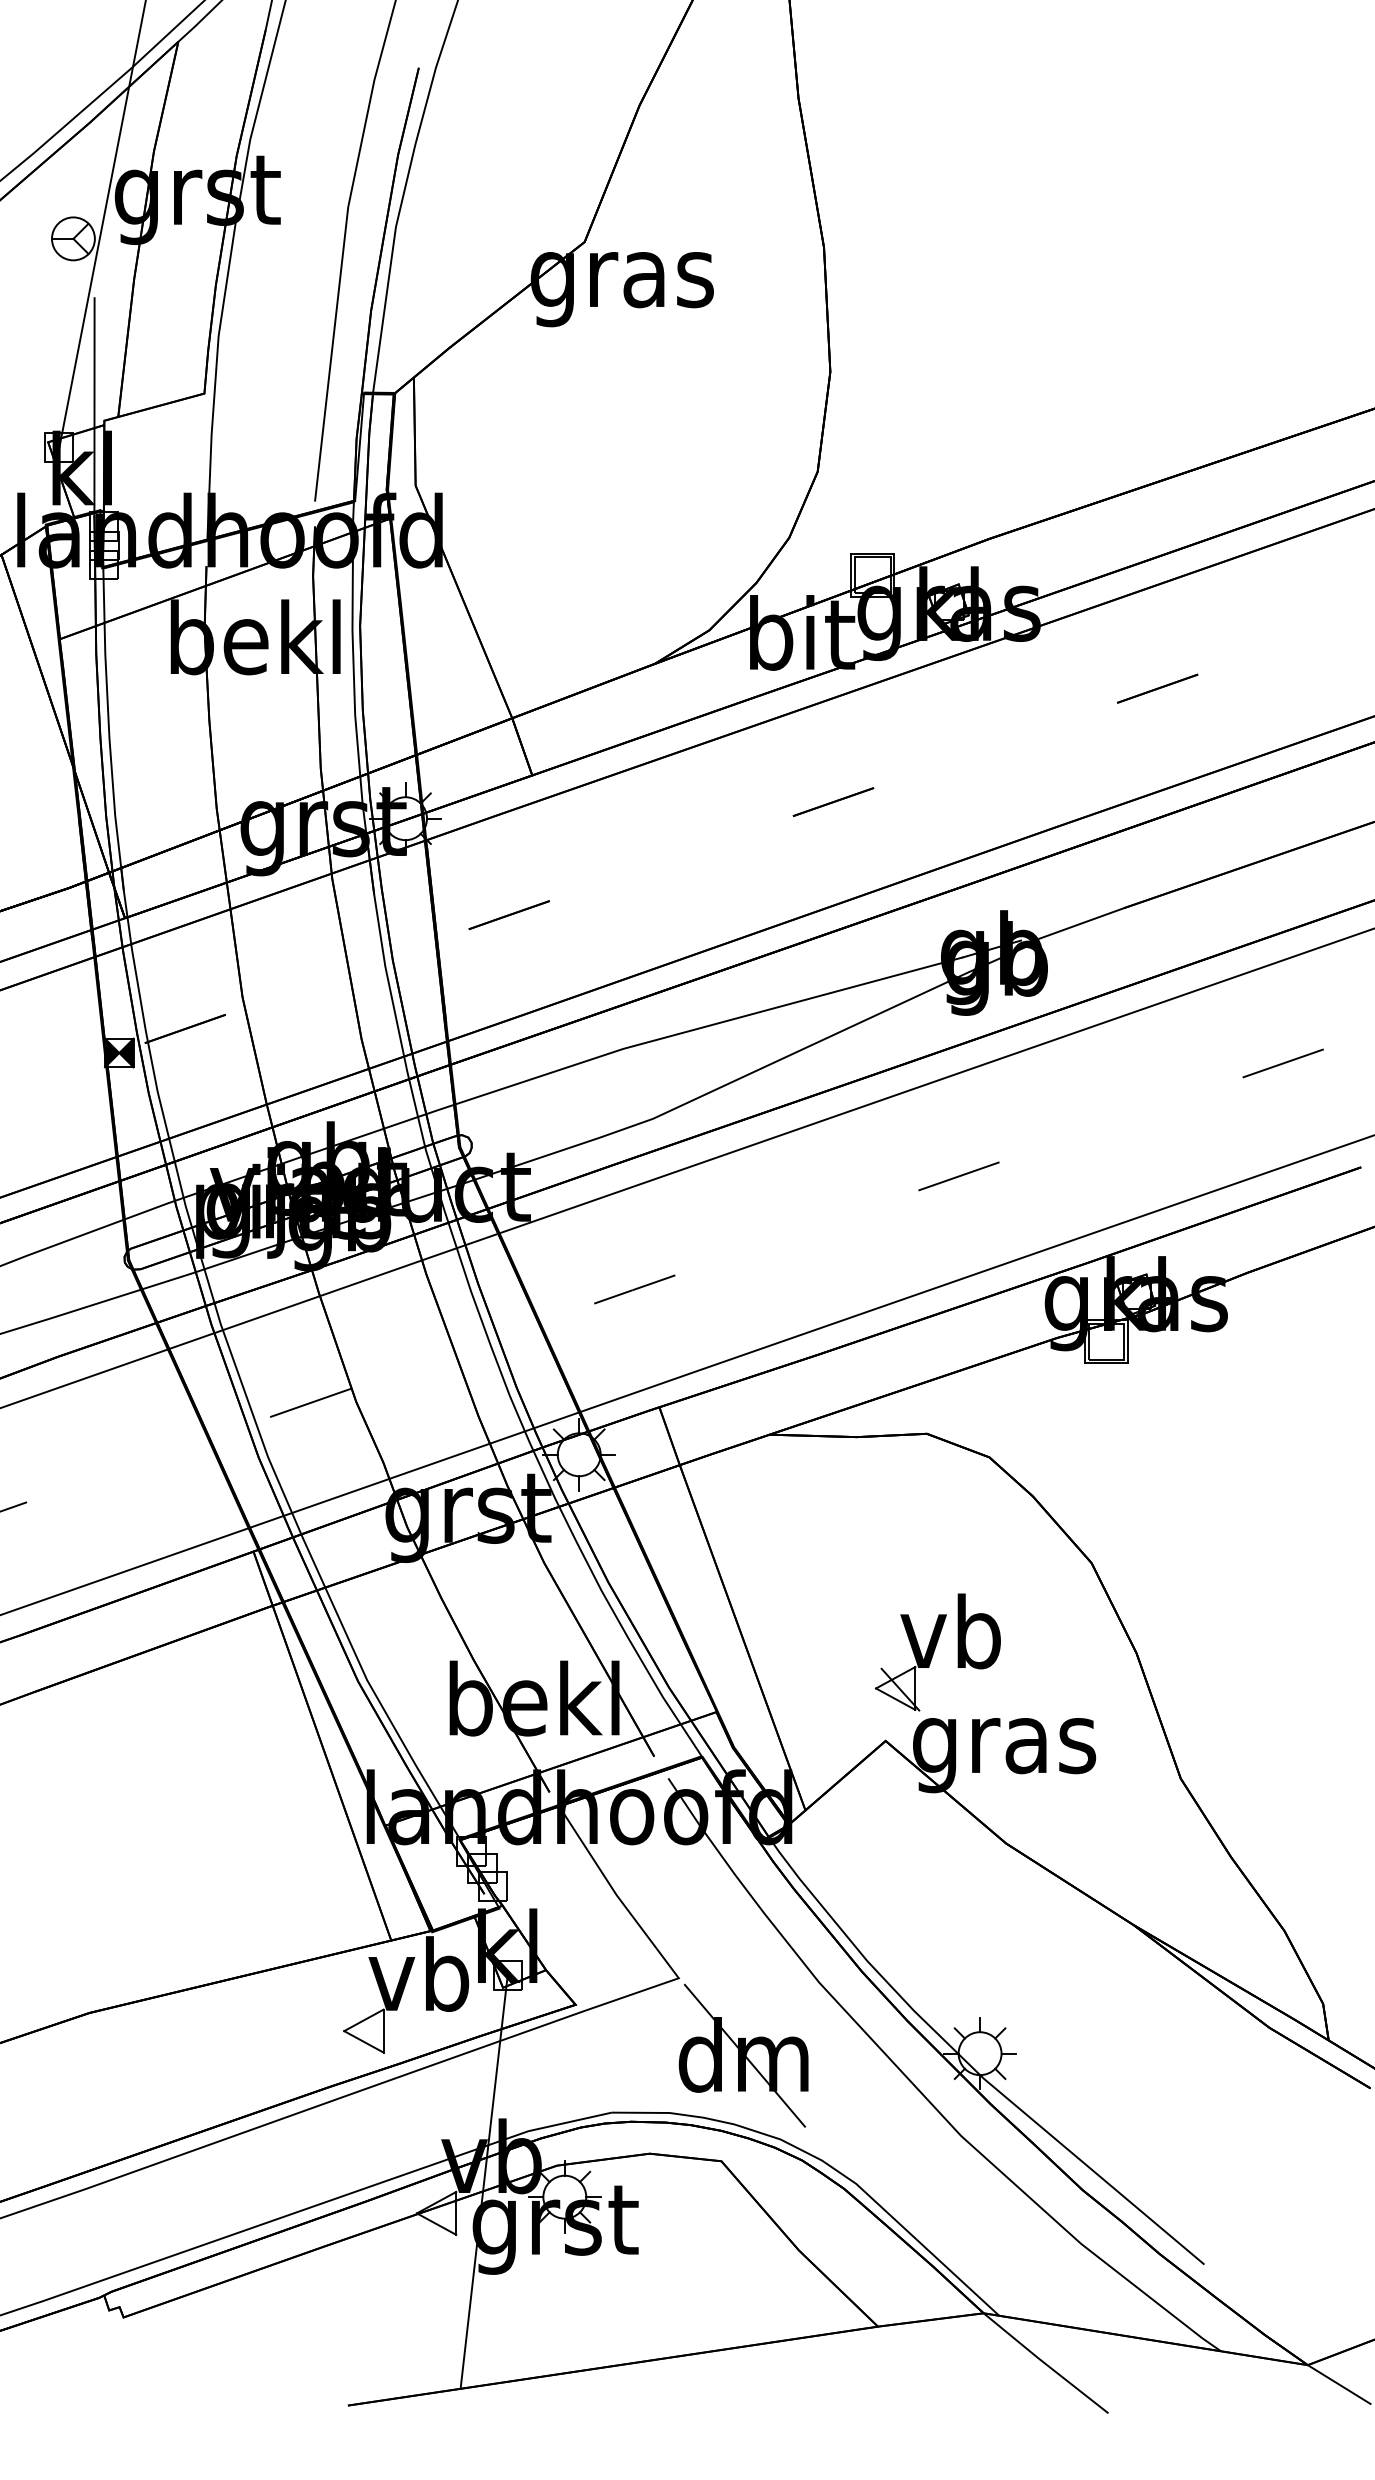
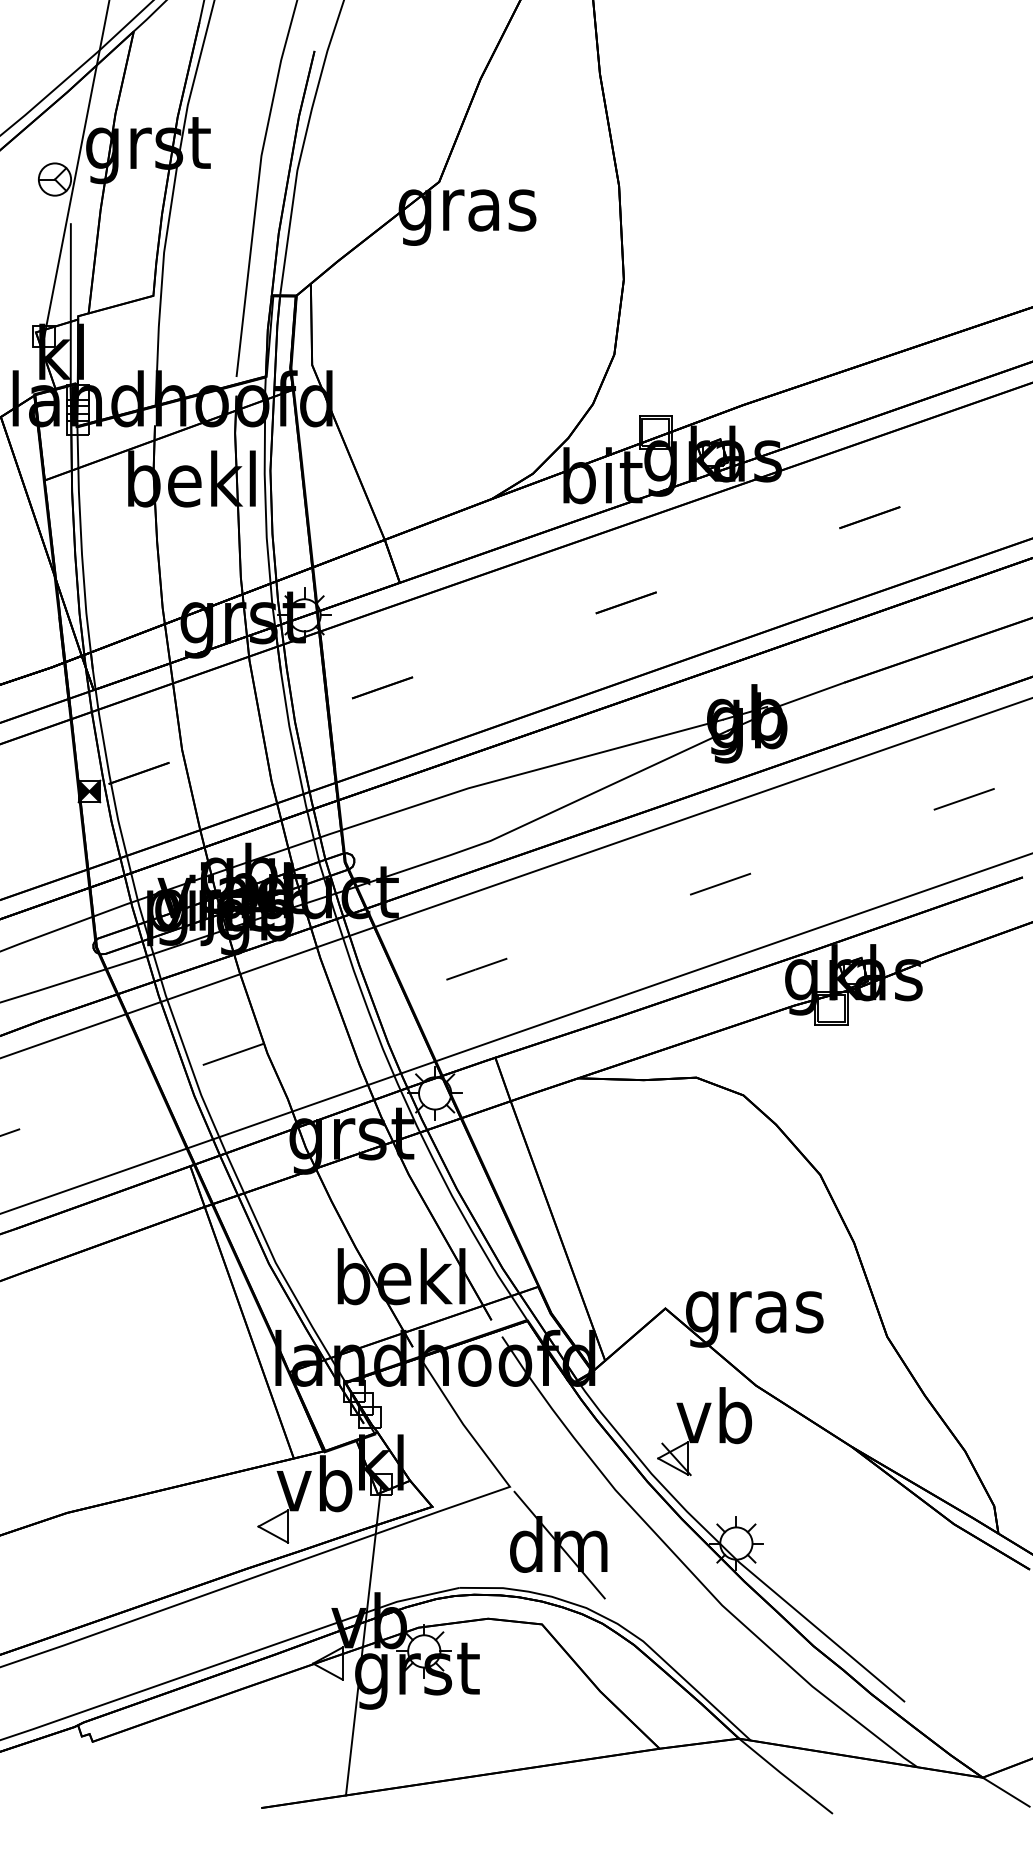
part: (937, 1652) -> (704, 1431), moved

